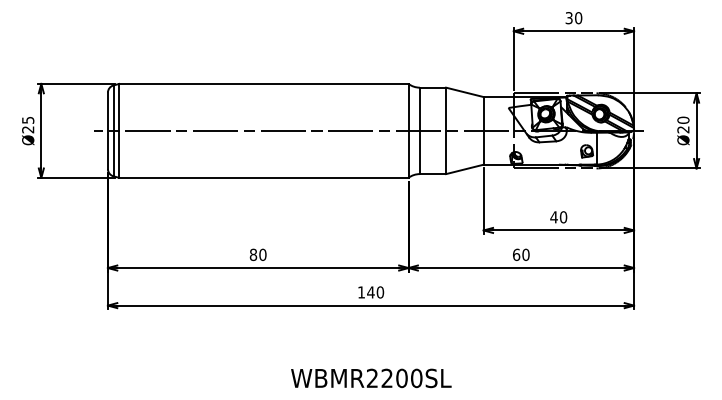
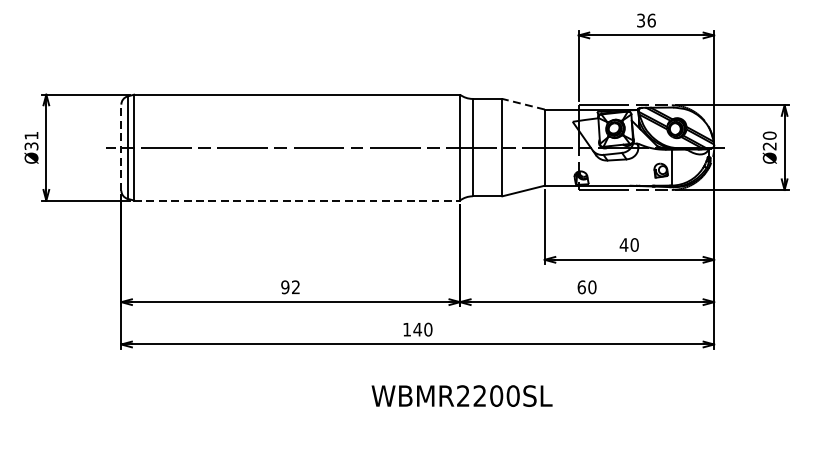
text: (578, 17) -> (651, 19), 30 -> 36
line: (464, 92) -> (523, 104), solid -> dashed
text: (28, 125) -> (31, 141), Ø25 -> Ø31
line: (107, 130) -> (120, 147), solid -> dashed
line: (263, 177) -> (296, 200), solid -> dashed
text: (257, 254) -> (289, 286), 80 -> 92
text: (371, 378) -> (462, 396), moved

